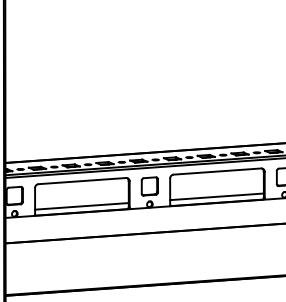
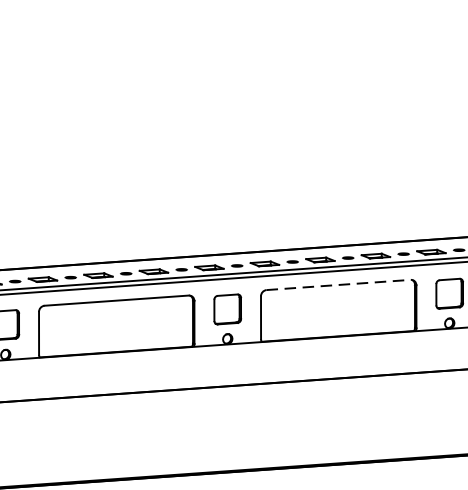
line: (217, 171) -> (338, 284), solid -> dashed
line: (216, 196) -> (337, 325), removed
line: (81, 206) -> (115, 342), removed

